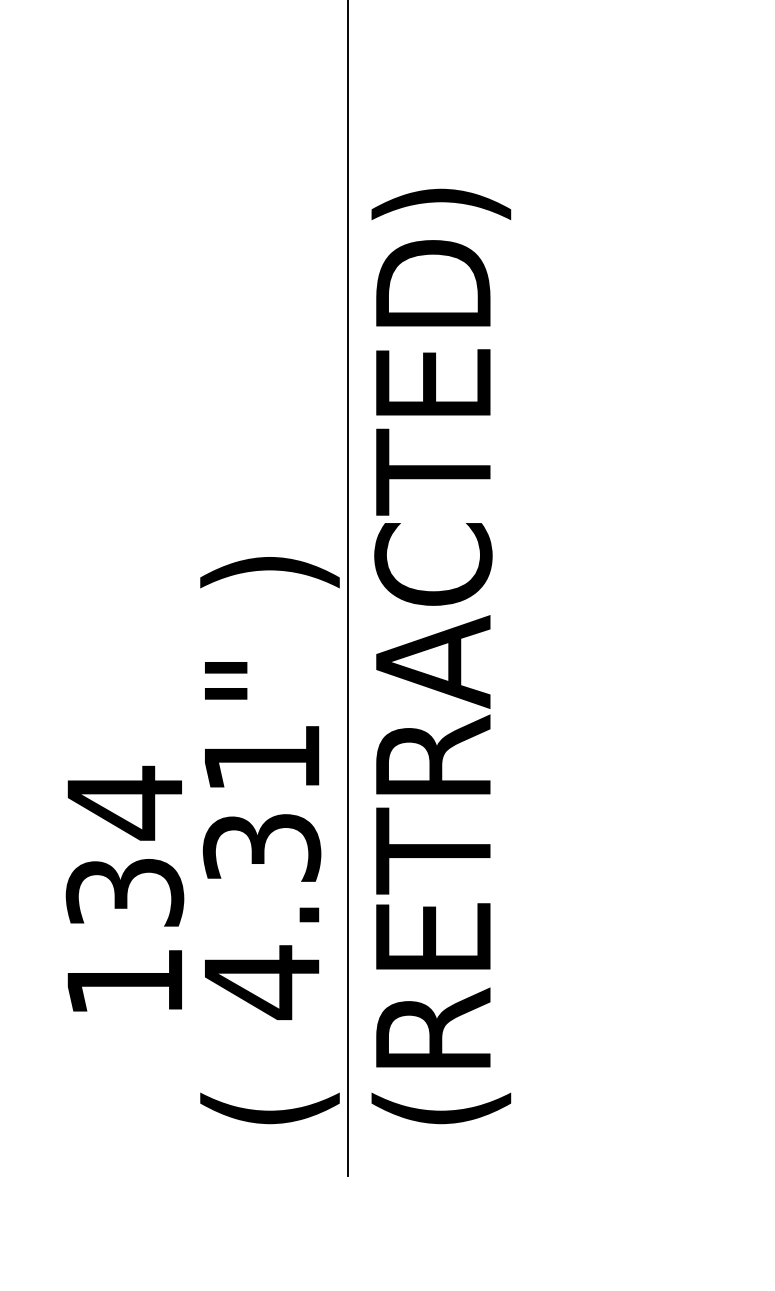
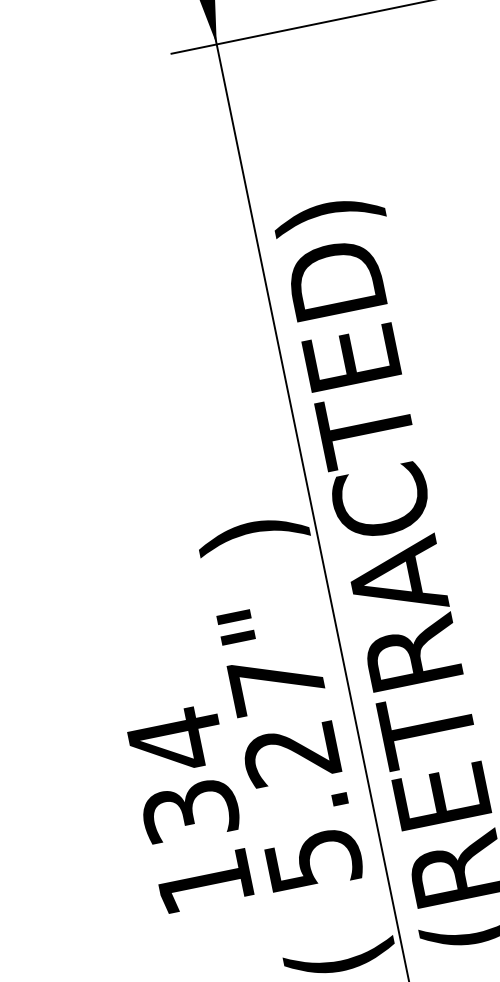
text: (262, 872) -> (296, 773), 4.31" -> 5.27"

